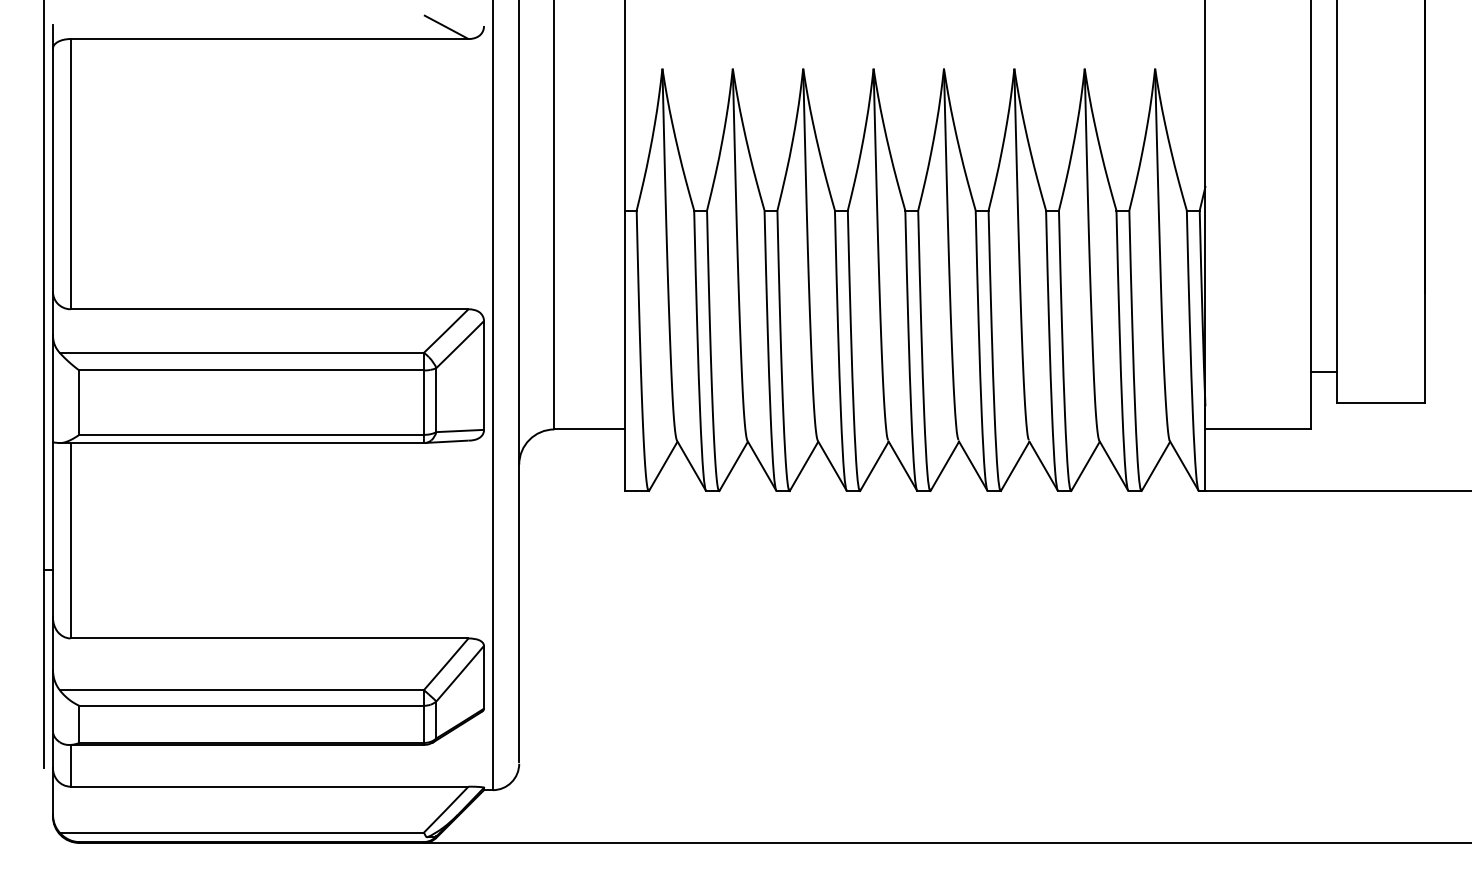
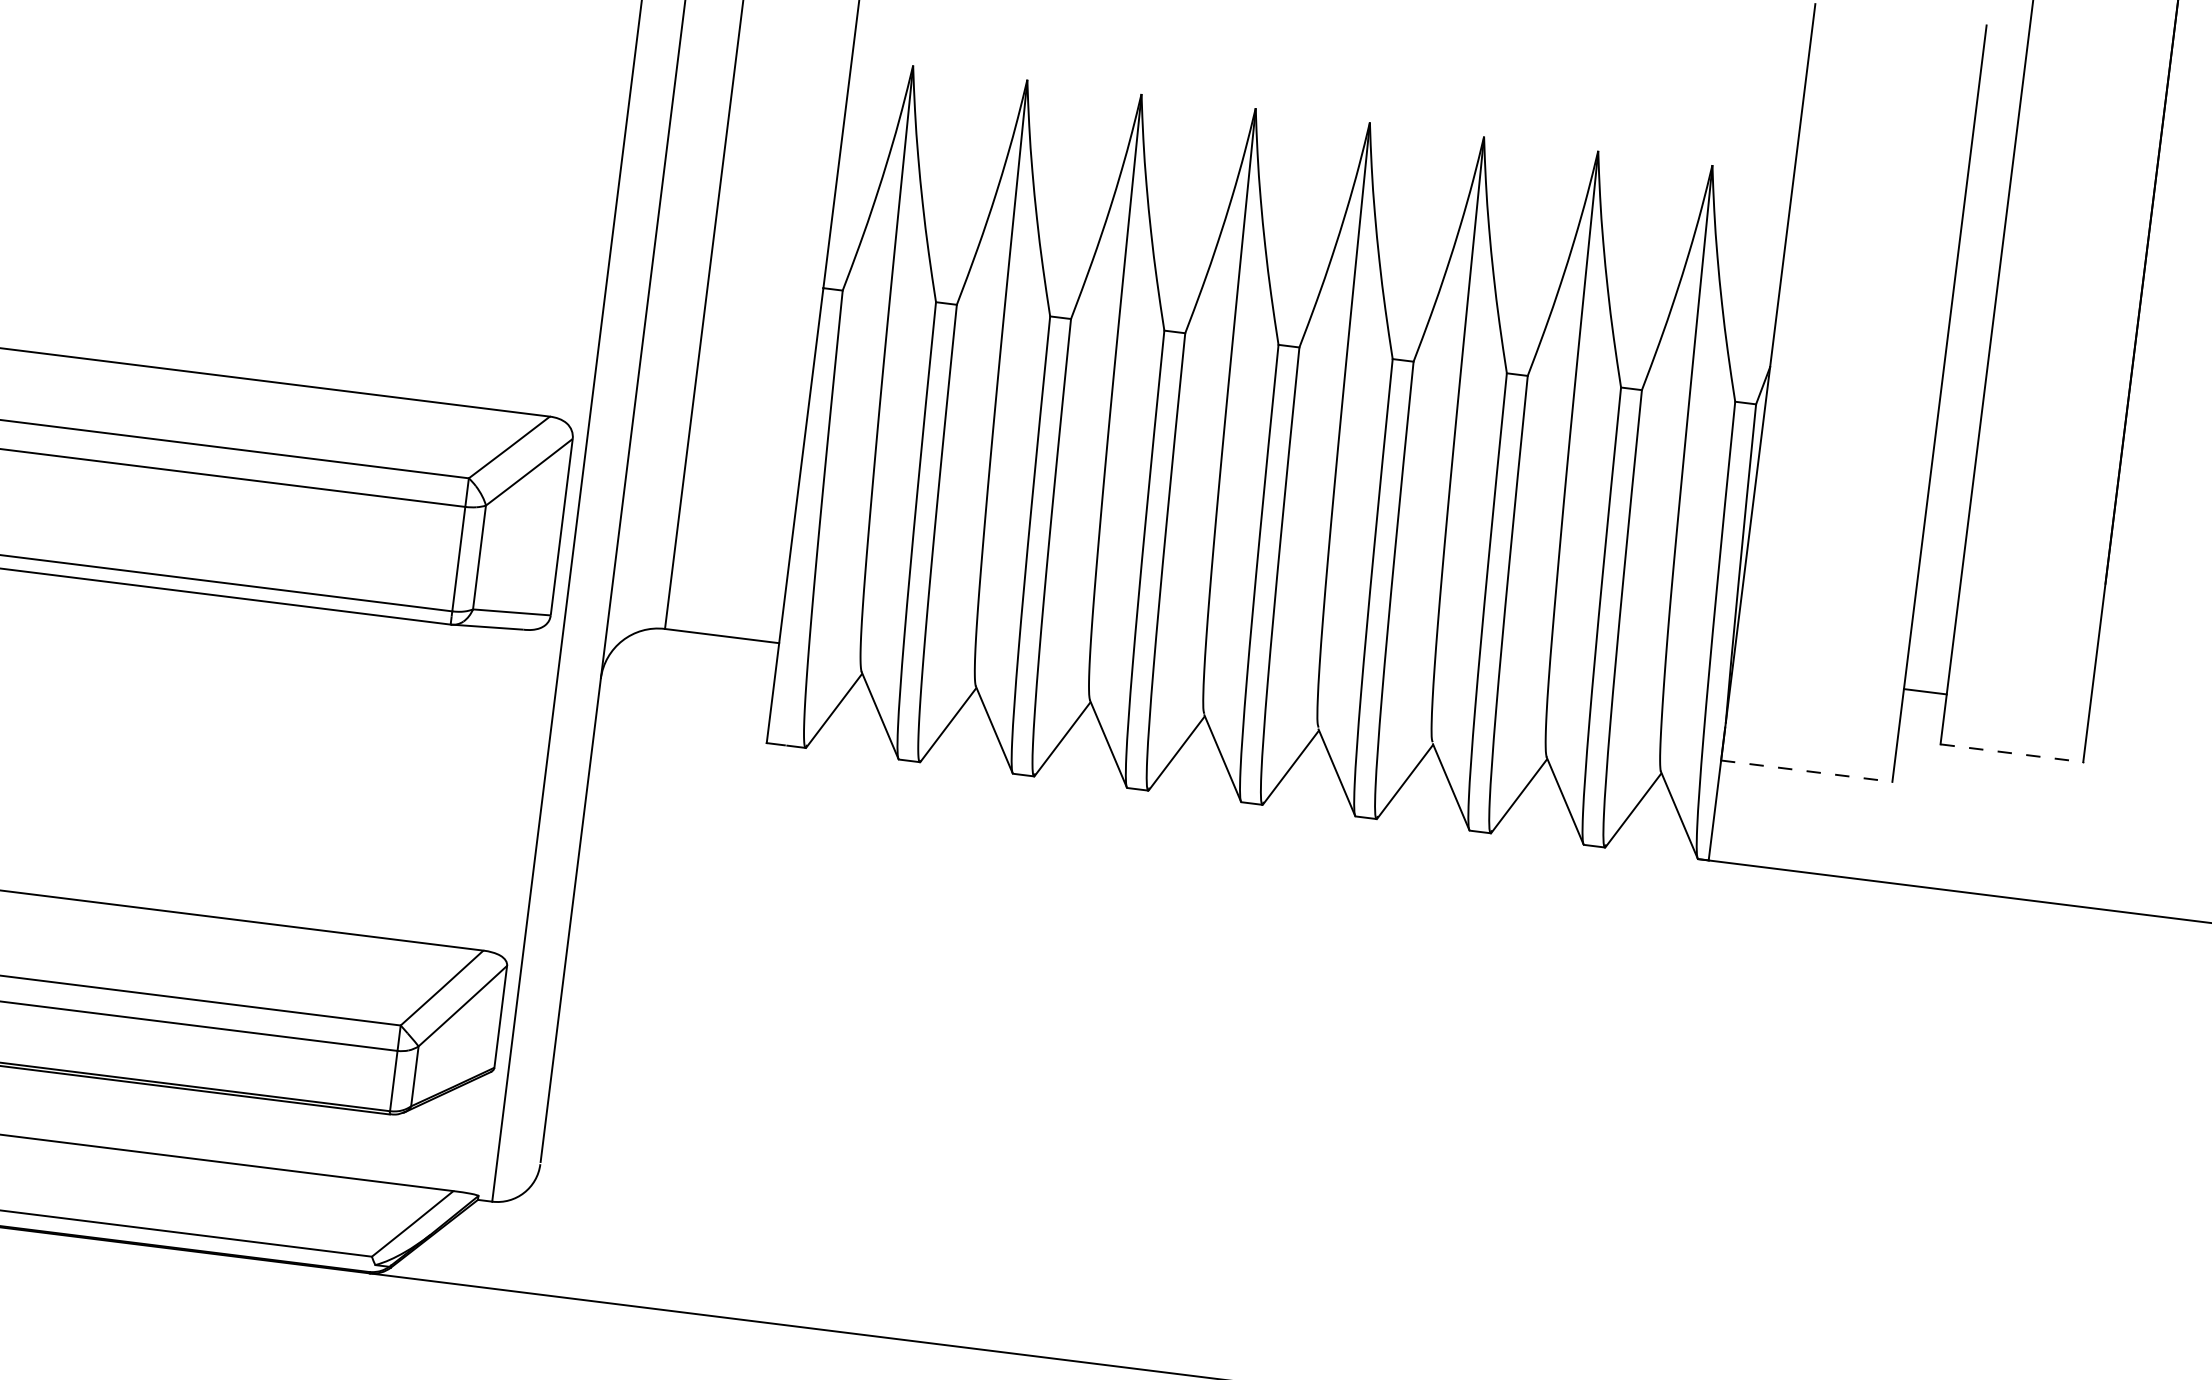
line: (1381, 403) -> (2012, 753), solid -> dashed
line: (1258, 429) -> (1807, 771), solid -> dashed

